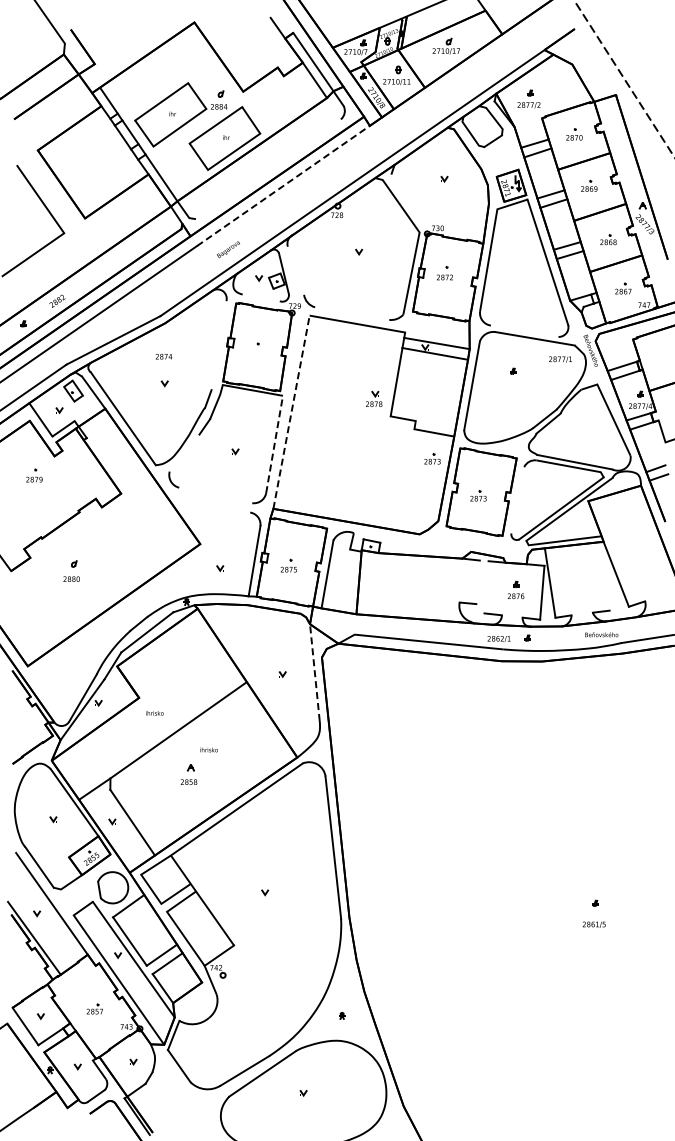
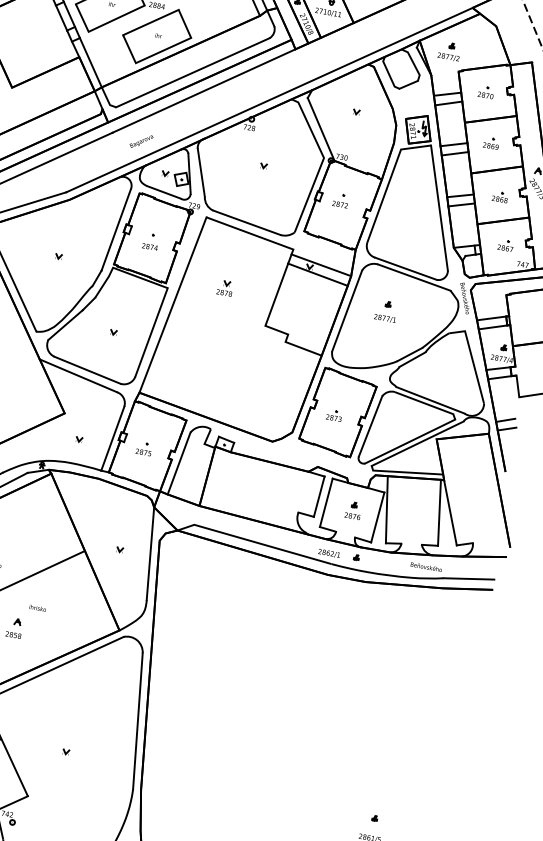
line: (267, 169) -> (191, 72), added
line: (283, 185) -> (204, 90), dashed -> solid
line: (411, 203) -> (321, 129), added
line: (295, 270) -> (200, 172), added
line: (260, 297) -> (163, 191), added
line: (352, 313) -> (247, 222), added
line: (524, 330) -> (405, 268), added
line: (218, 345) -> (115, 229), added
text: (163, 356) -> (149, 246), moved
text: (560, 359) -> (385, 318), moved
part: (374, 398) -> (225, 287), moved
line: (291, 411) -> (173, 304), dashed -> solid
line: (274, 443) -> (151, 331), dashed -> solid
line: (184, 452) -> (65, 324), added
part: (432, 458) -> (297, 372), removed
line: (215, 495) -> (87, 370), added
line: (517, 500) -> (370, 426), added
line: (207, 502) -> (78, 375), added
line: (604, 576) -> (439, 512), added
line: (477, 582) -> (318, 496), added
line: (486, 587) -> (326, 503), added
line: (314, 672) -> (150, 553), dashed -> solid

